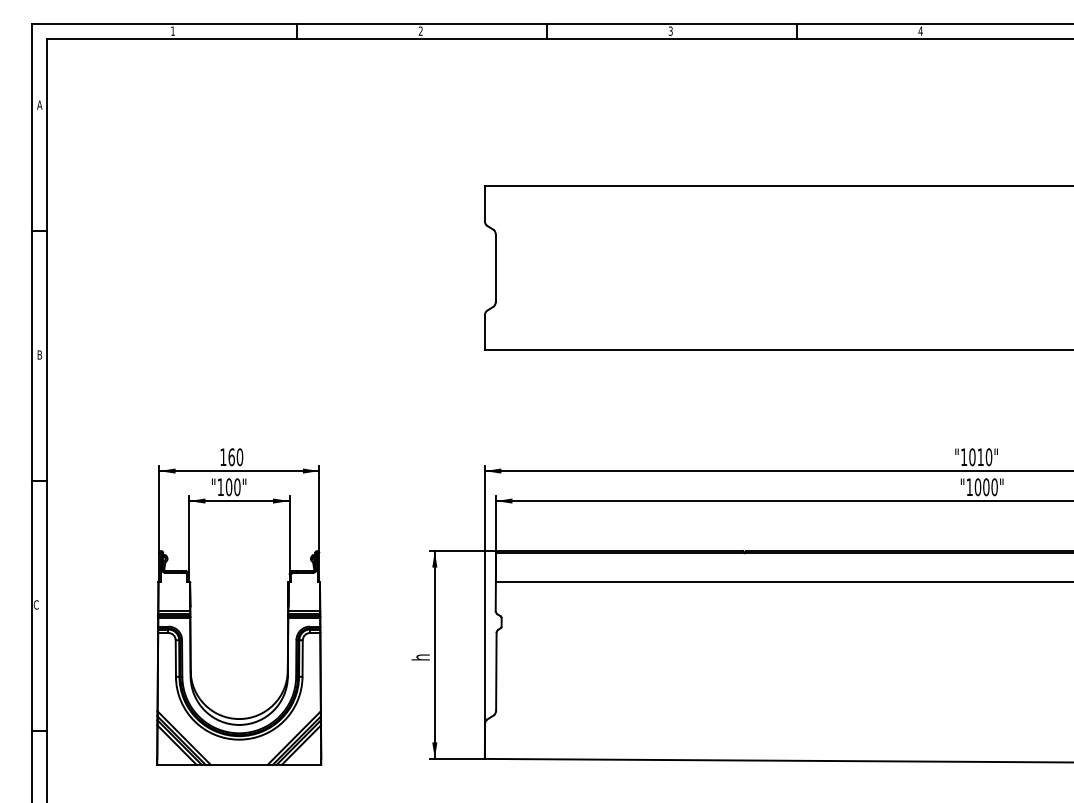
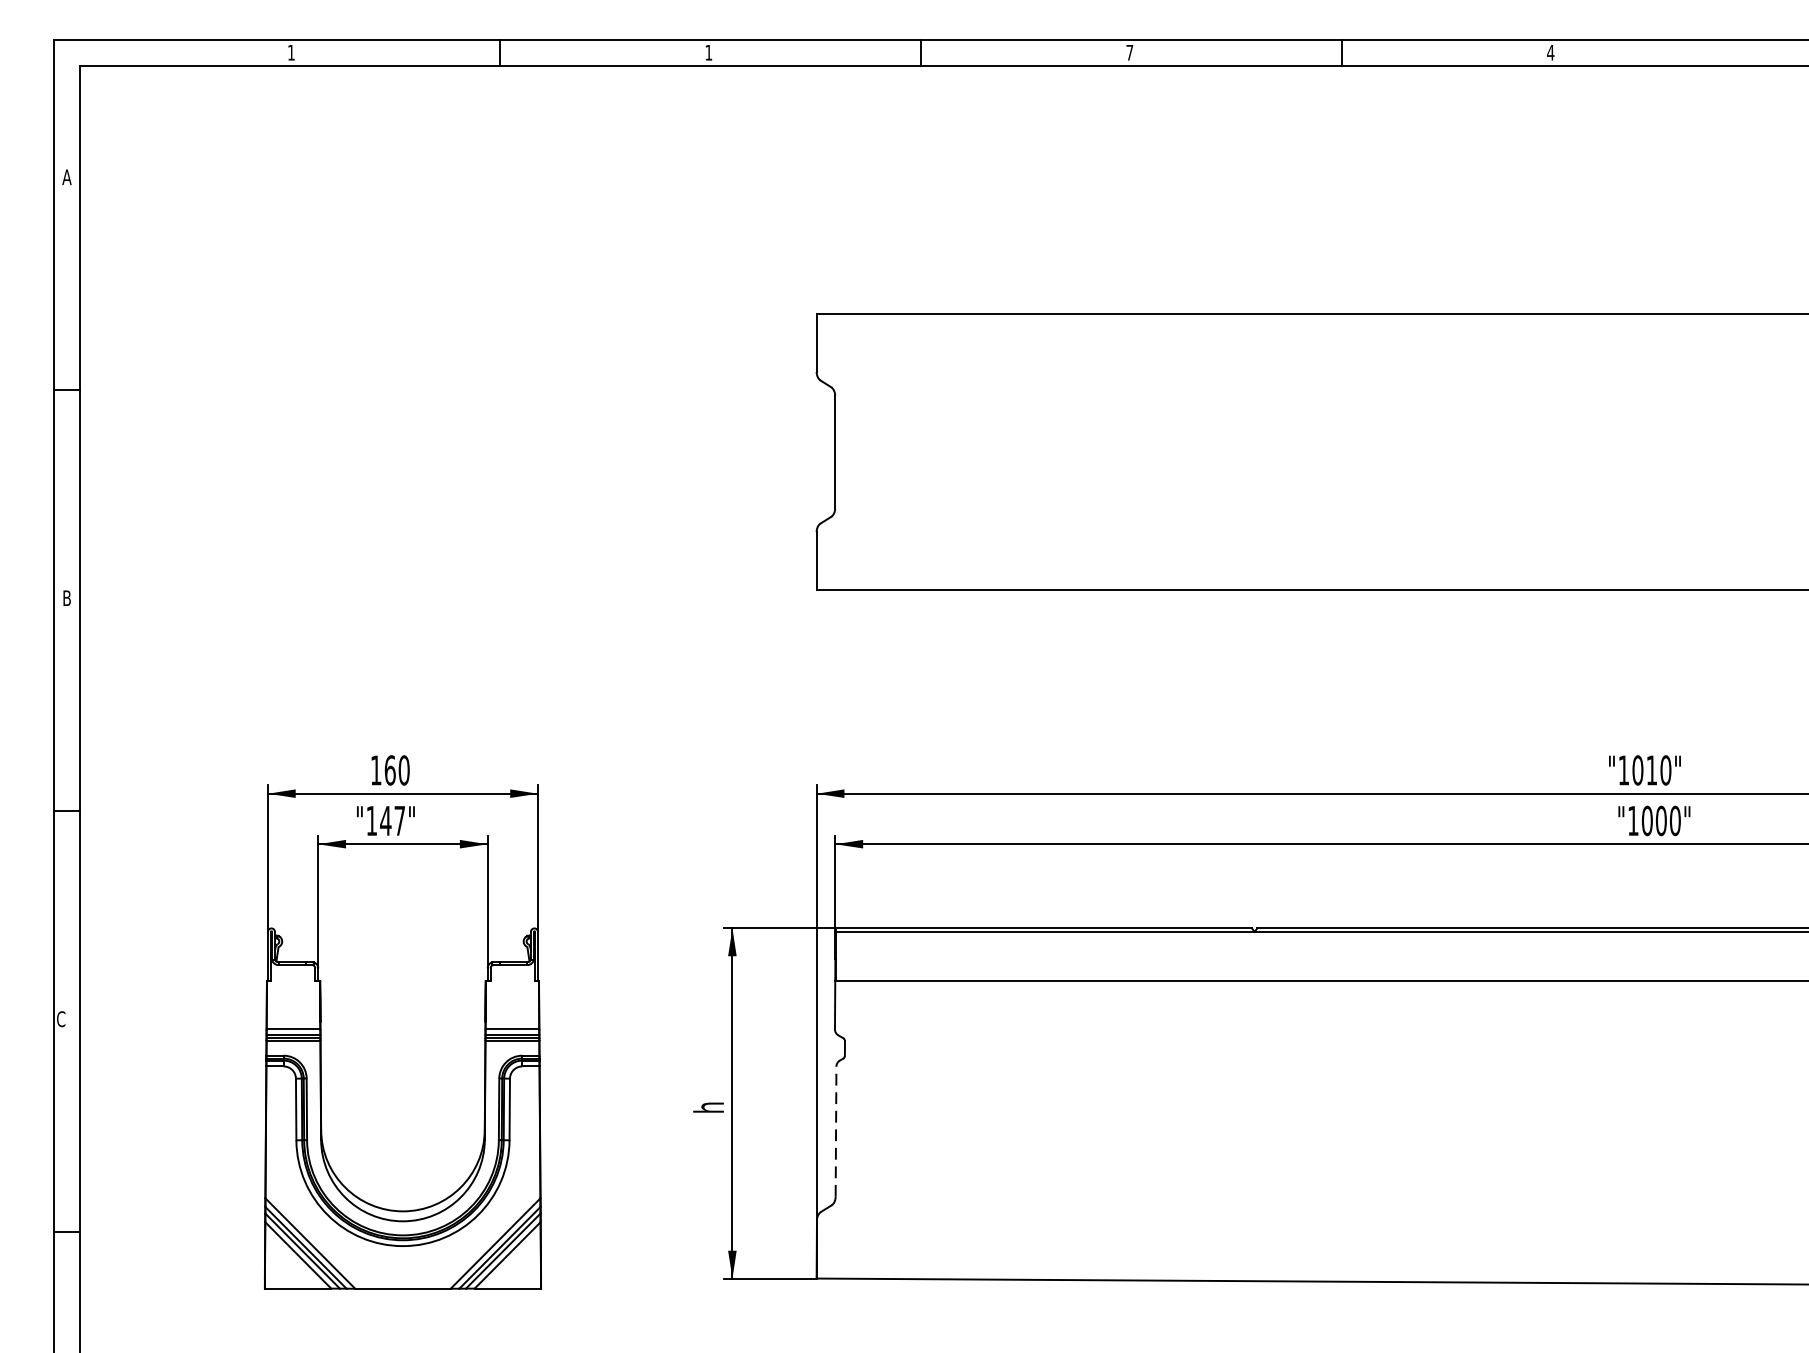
text: (420, 30) -> (708, 51), 2 -> 1
text: (670, 30) -> (1129, 51), 3 -> 7
text: (232, 487) -> (391, 821), "100" -> "147"
line: (496, 671) -> (836, 1131), solid -> dashed

